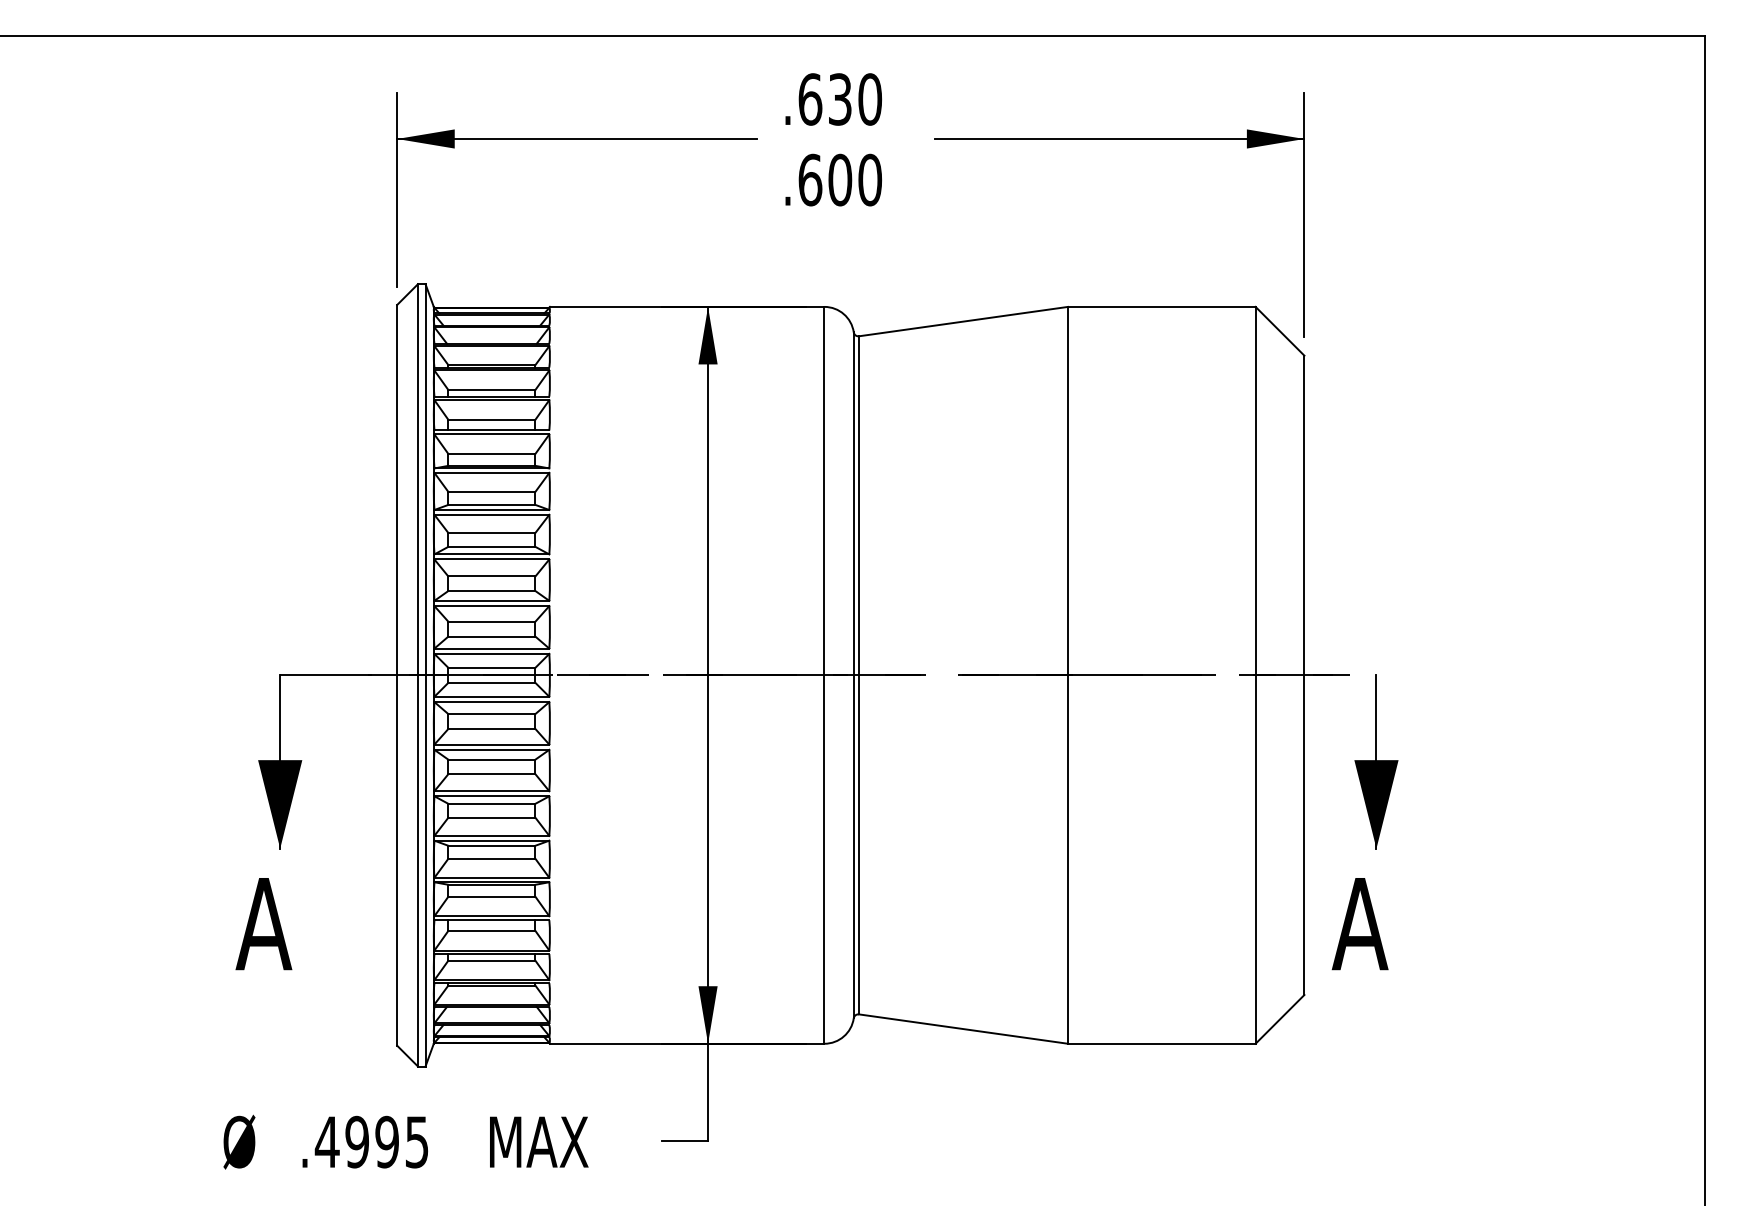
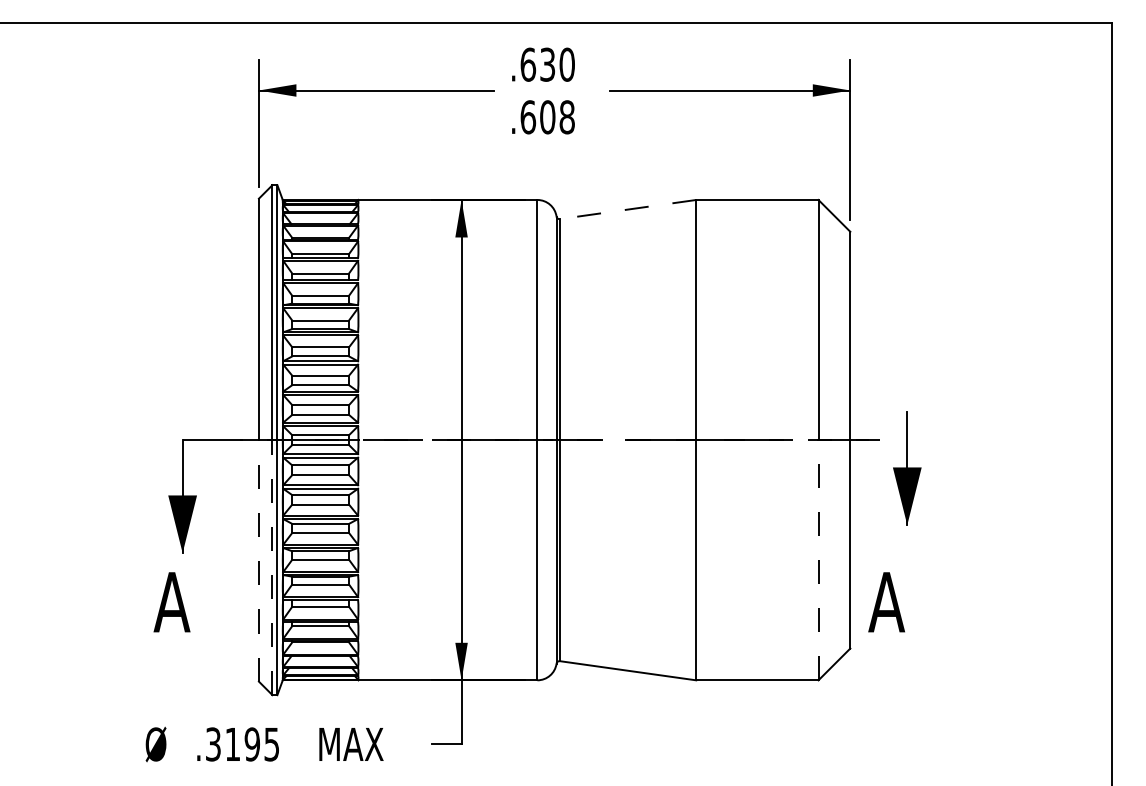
text: (869, 180) -> (566, 117), .600 -> .608
line: (964, 321) -> (628, 209), solid -> dashed
part: (1376, 761) -> (907, 468), moved
line: (1255, 858) -> (818, 559), solid -> dashed
line: (396, 859) -> (258, 560), solid -> dashed
line: (418, 870) -> (272, 567), solid -> dashed
text: (341, 1142) -> (222, 744), .4995 -> .3195

